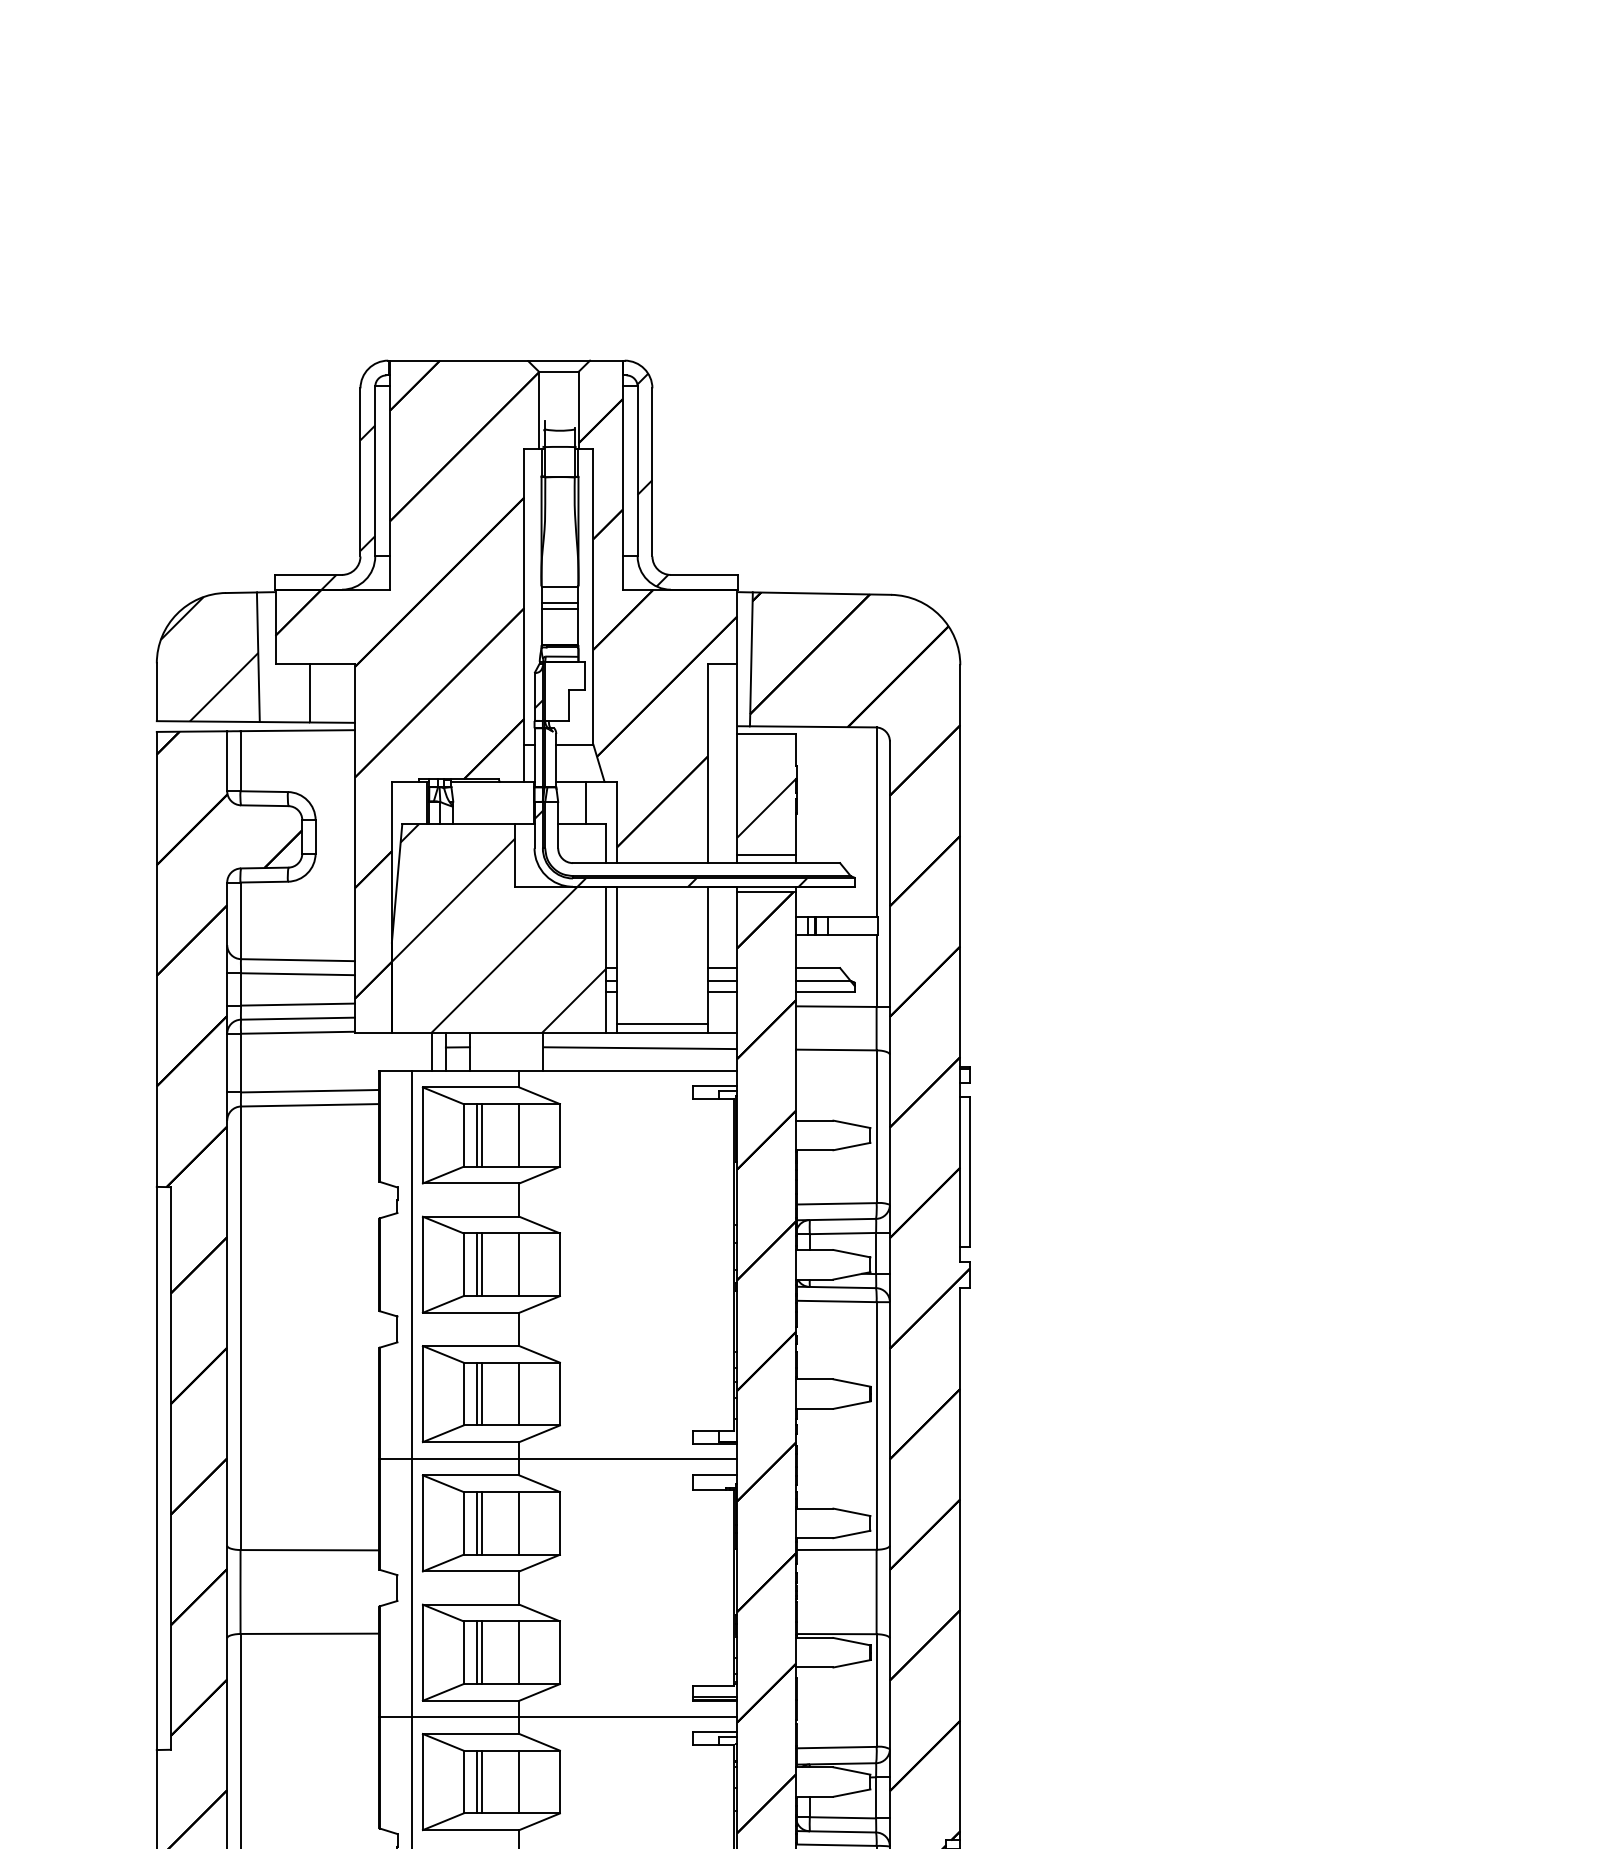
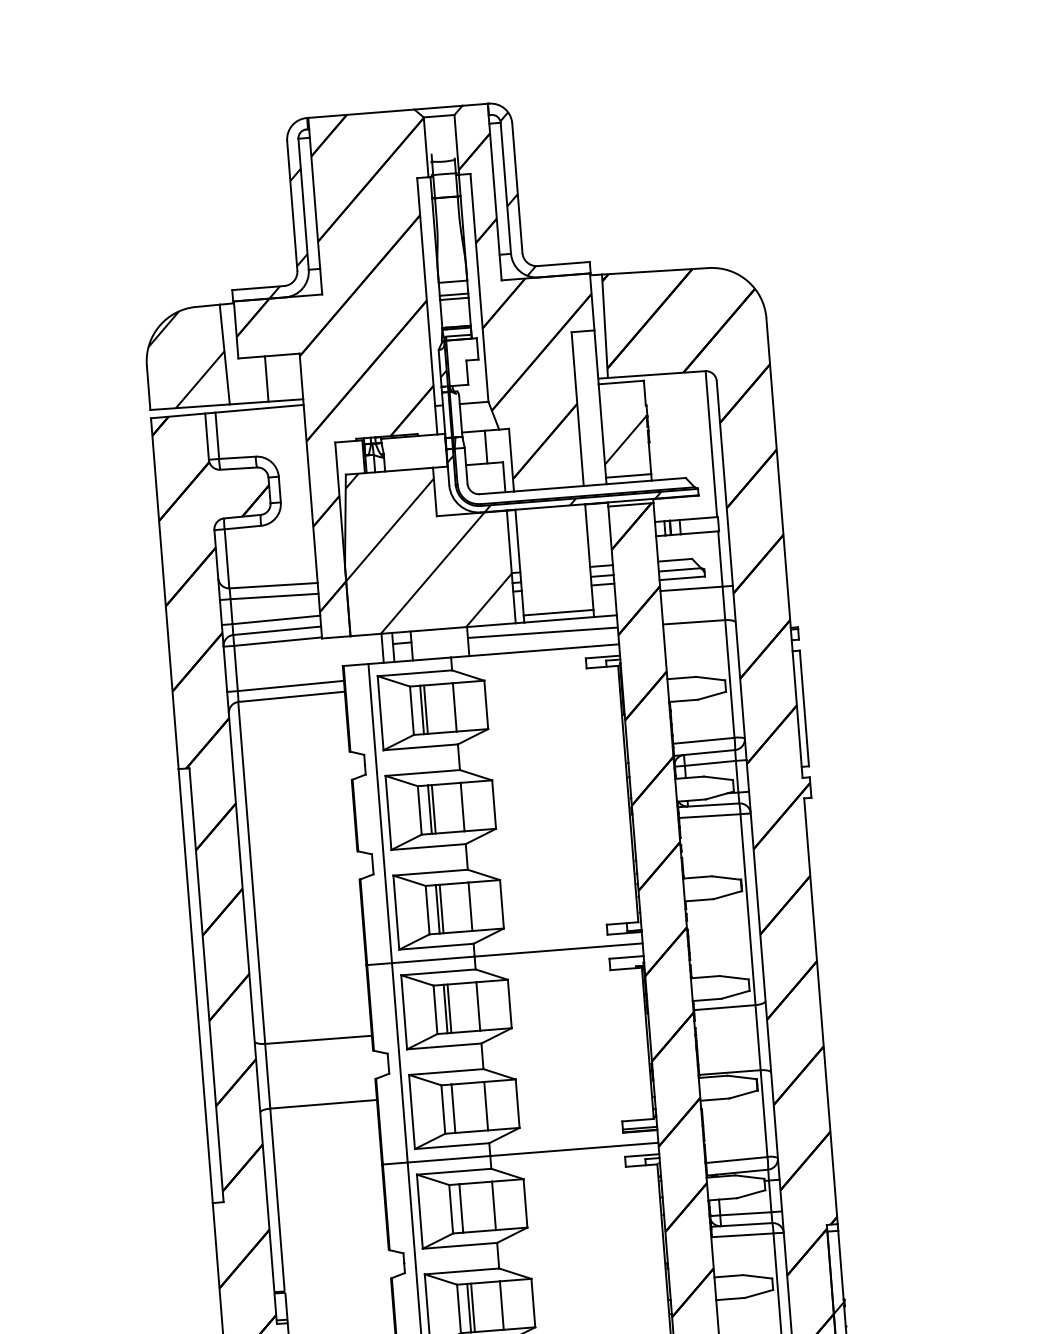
line: (481, 1652) -> (457, 1108), removed
line: (481, 1781) -> (465, 1207), removed

